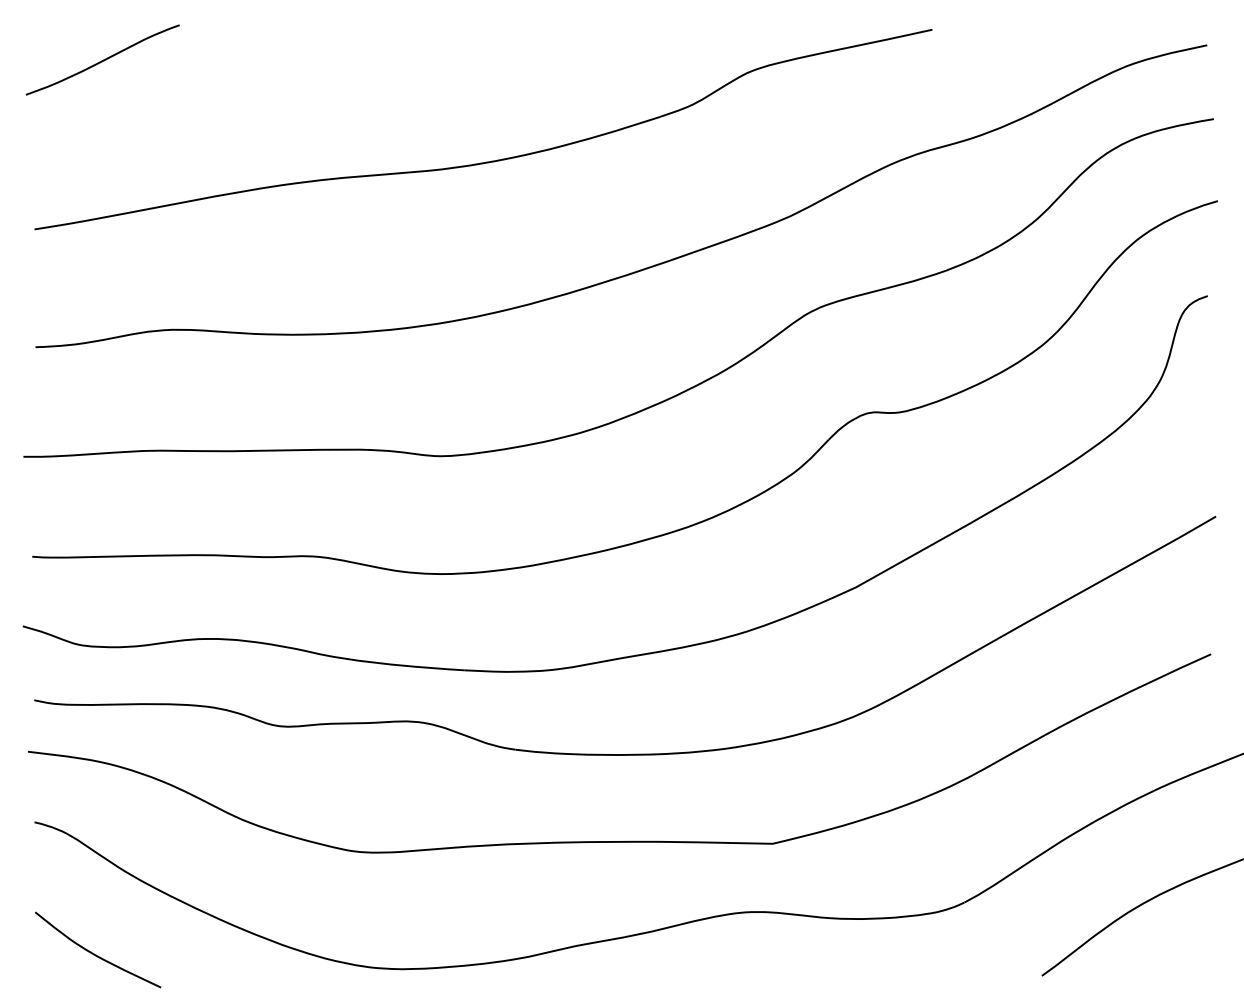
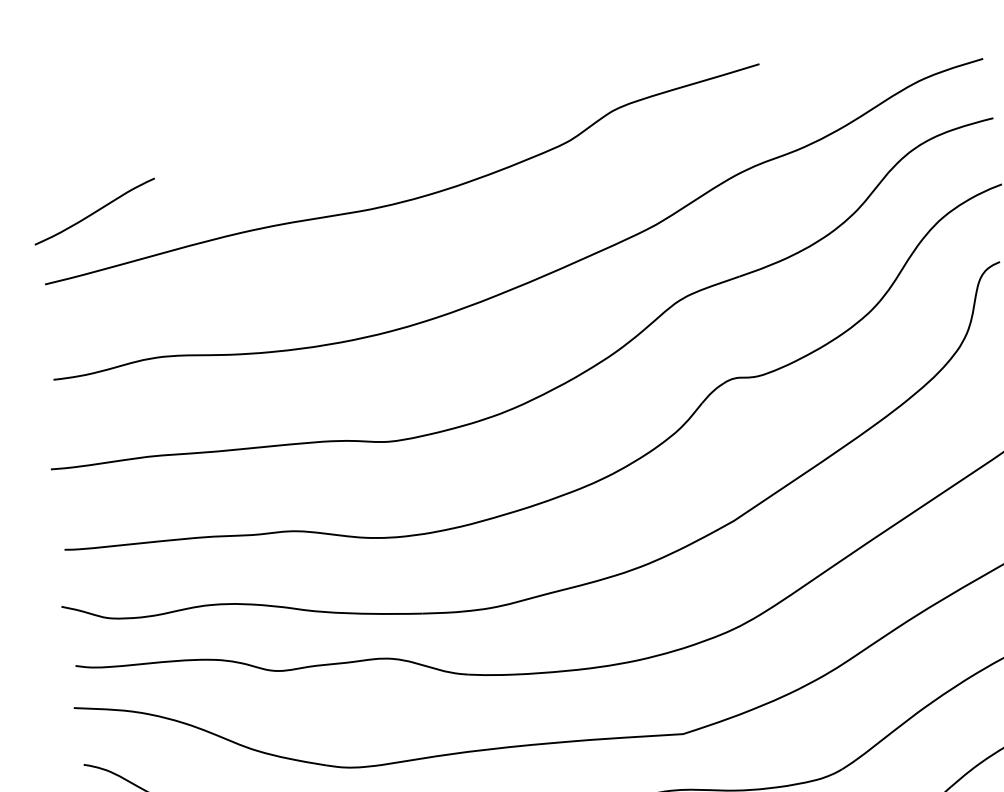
curve: (103, 59) -> (95, 211), moved

